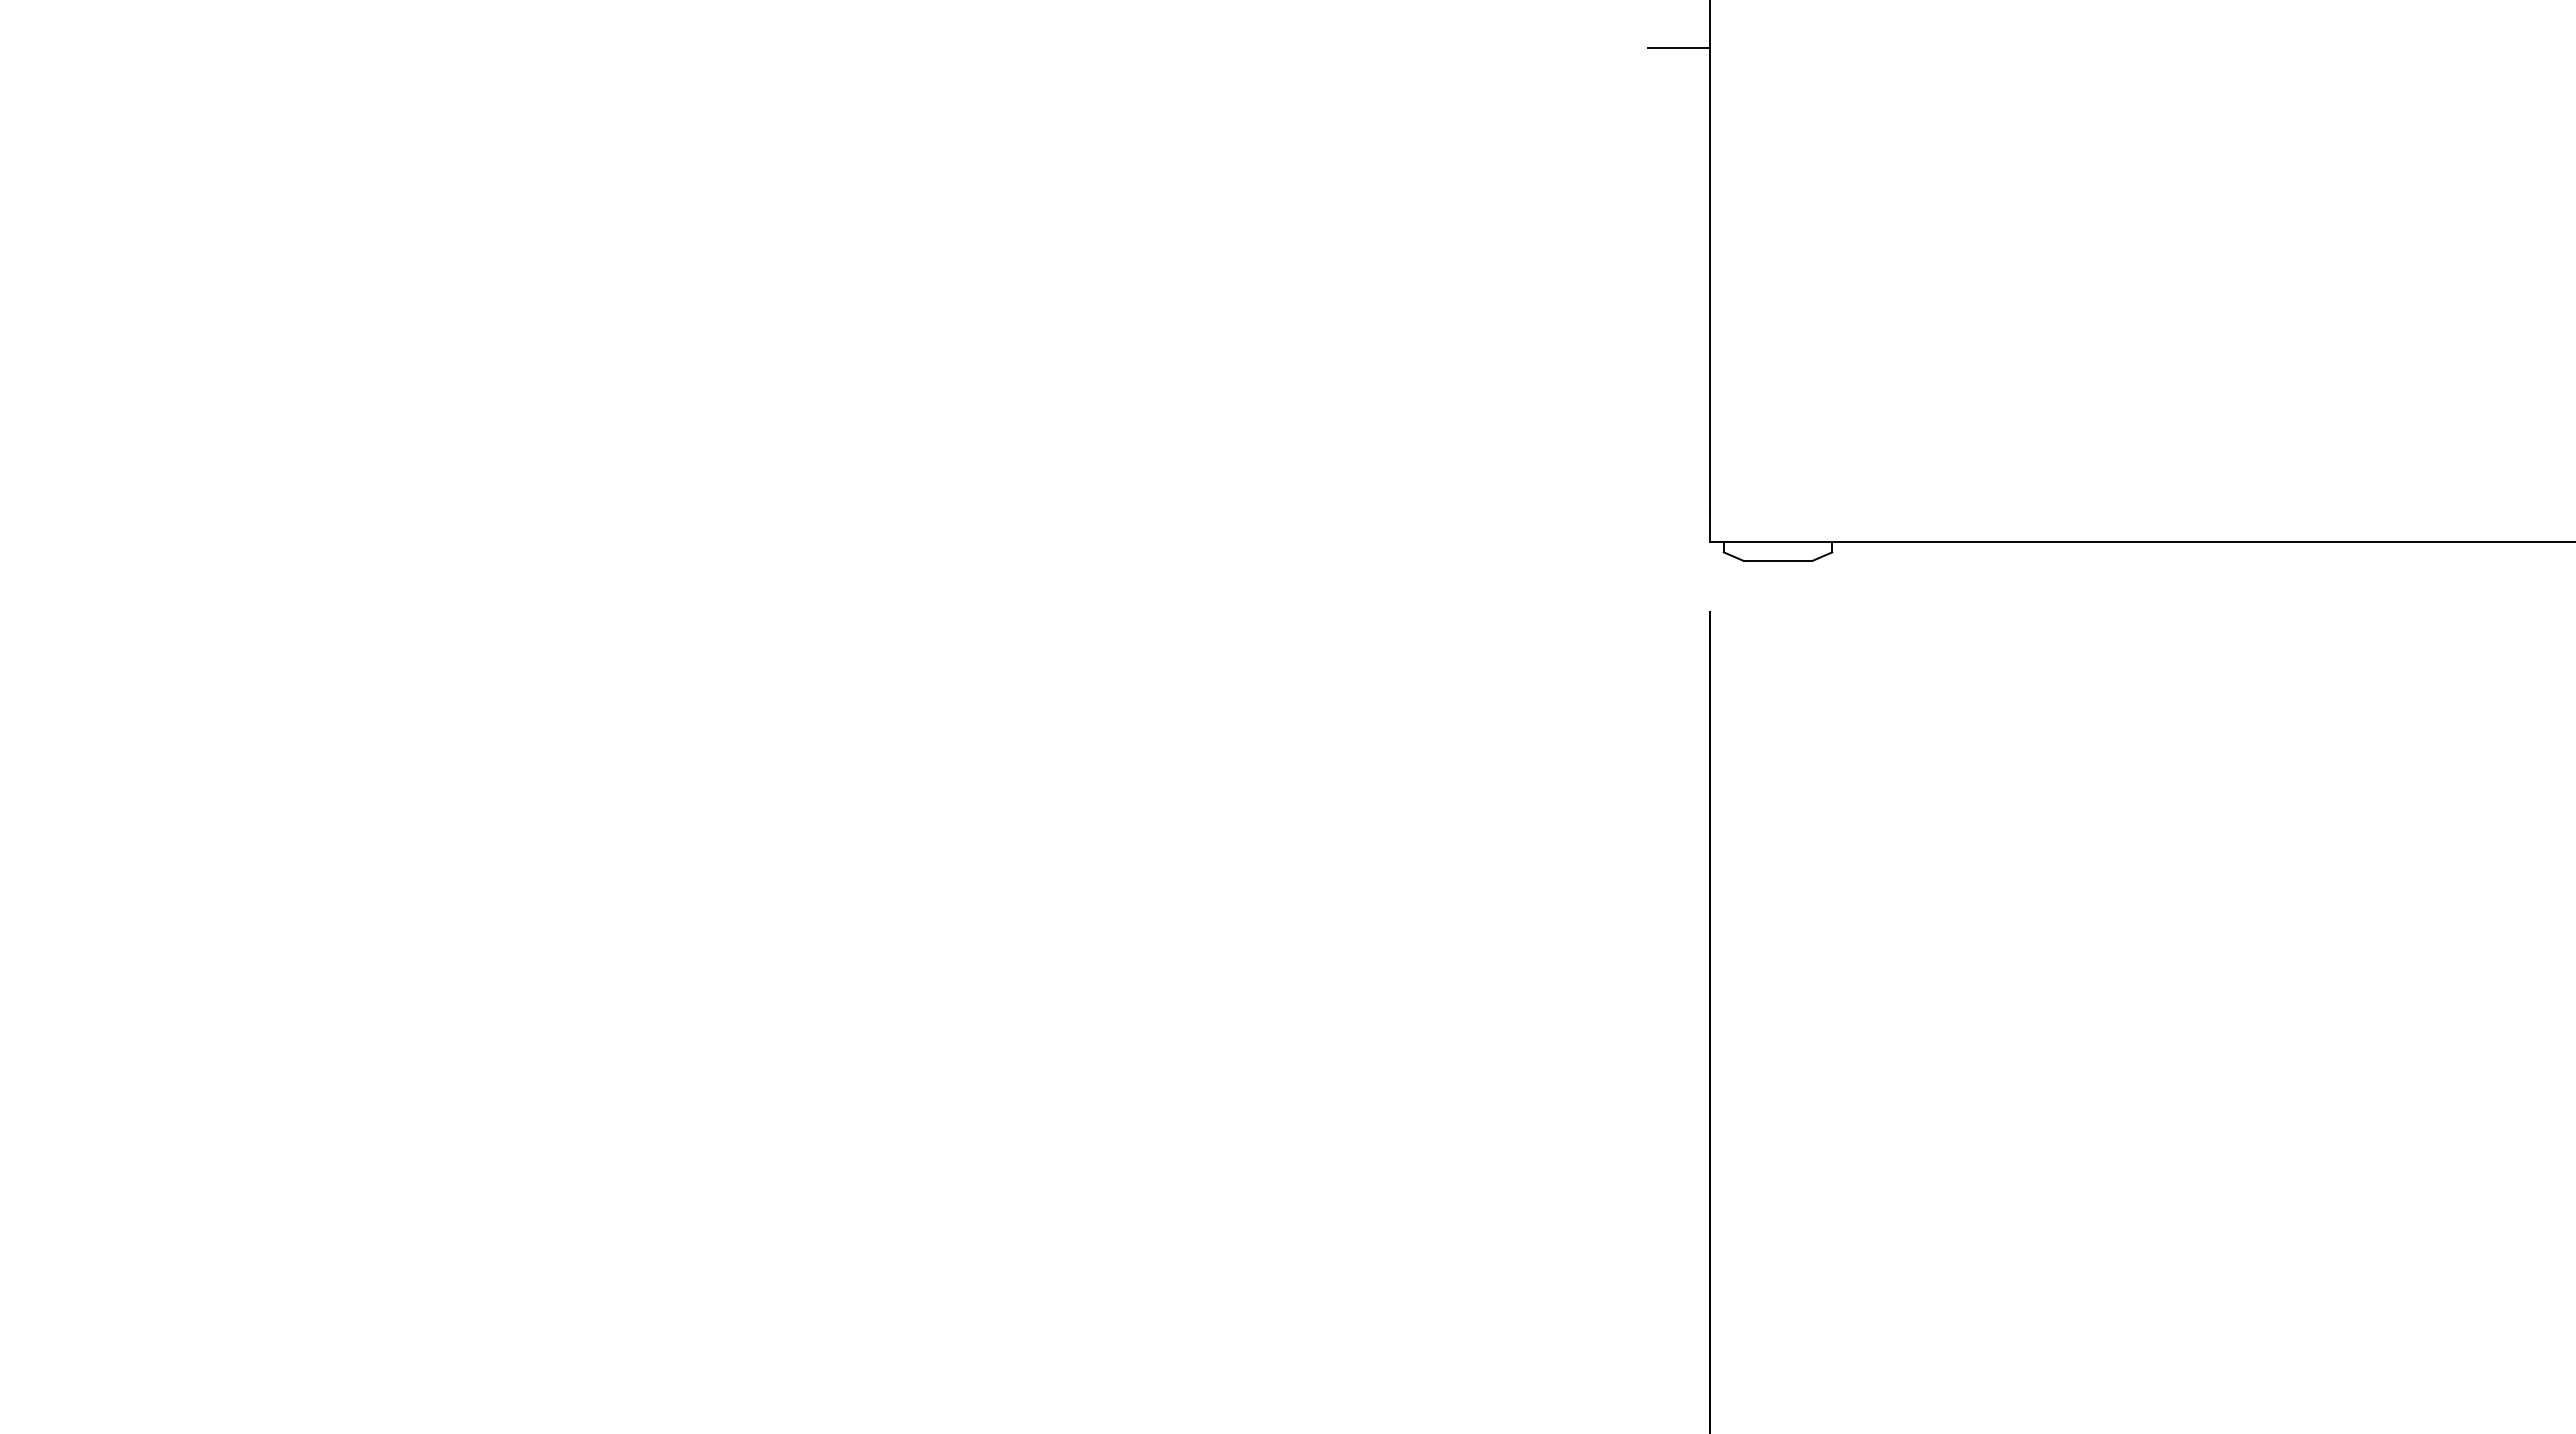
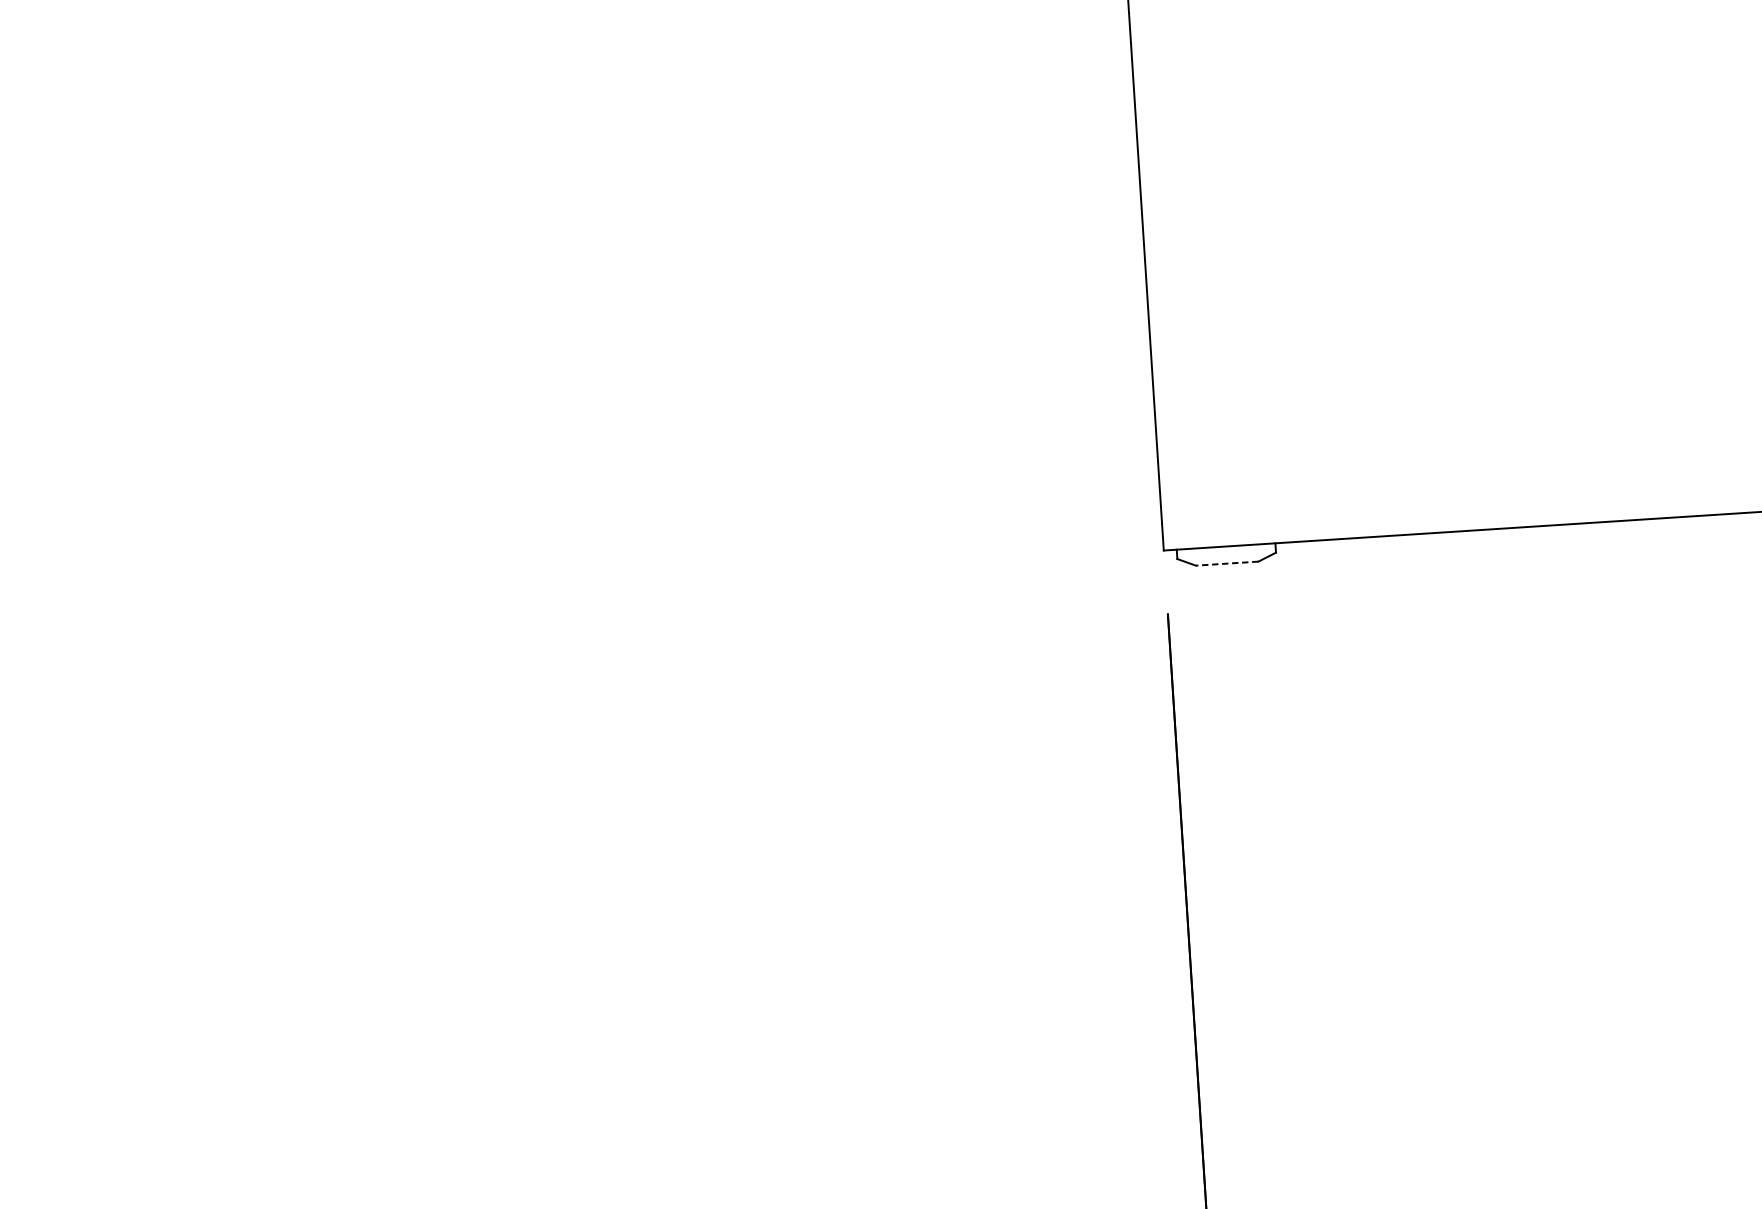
line: (1678, 48) -> (1106, 103), removed
line: (1777, 560) -> (1226, 563), solid -> dashed

